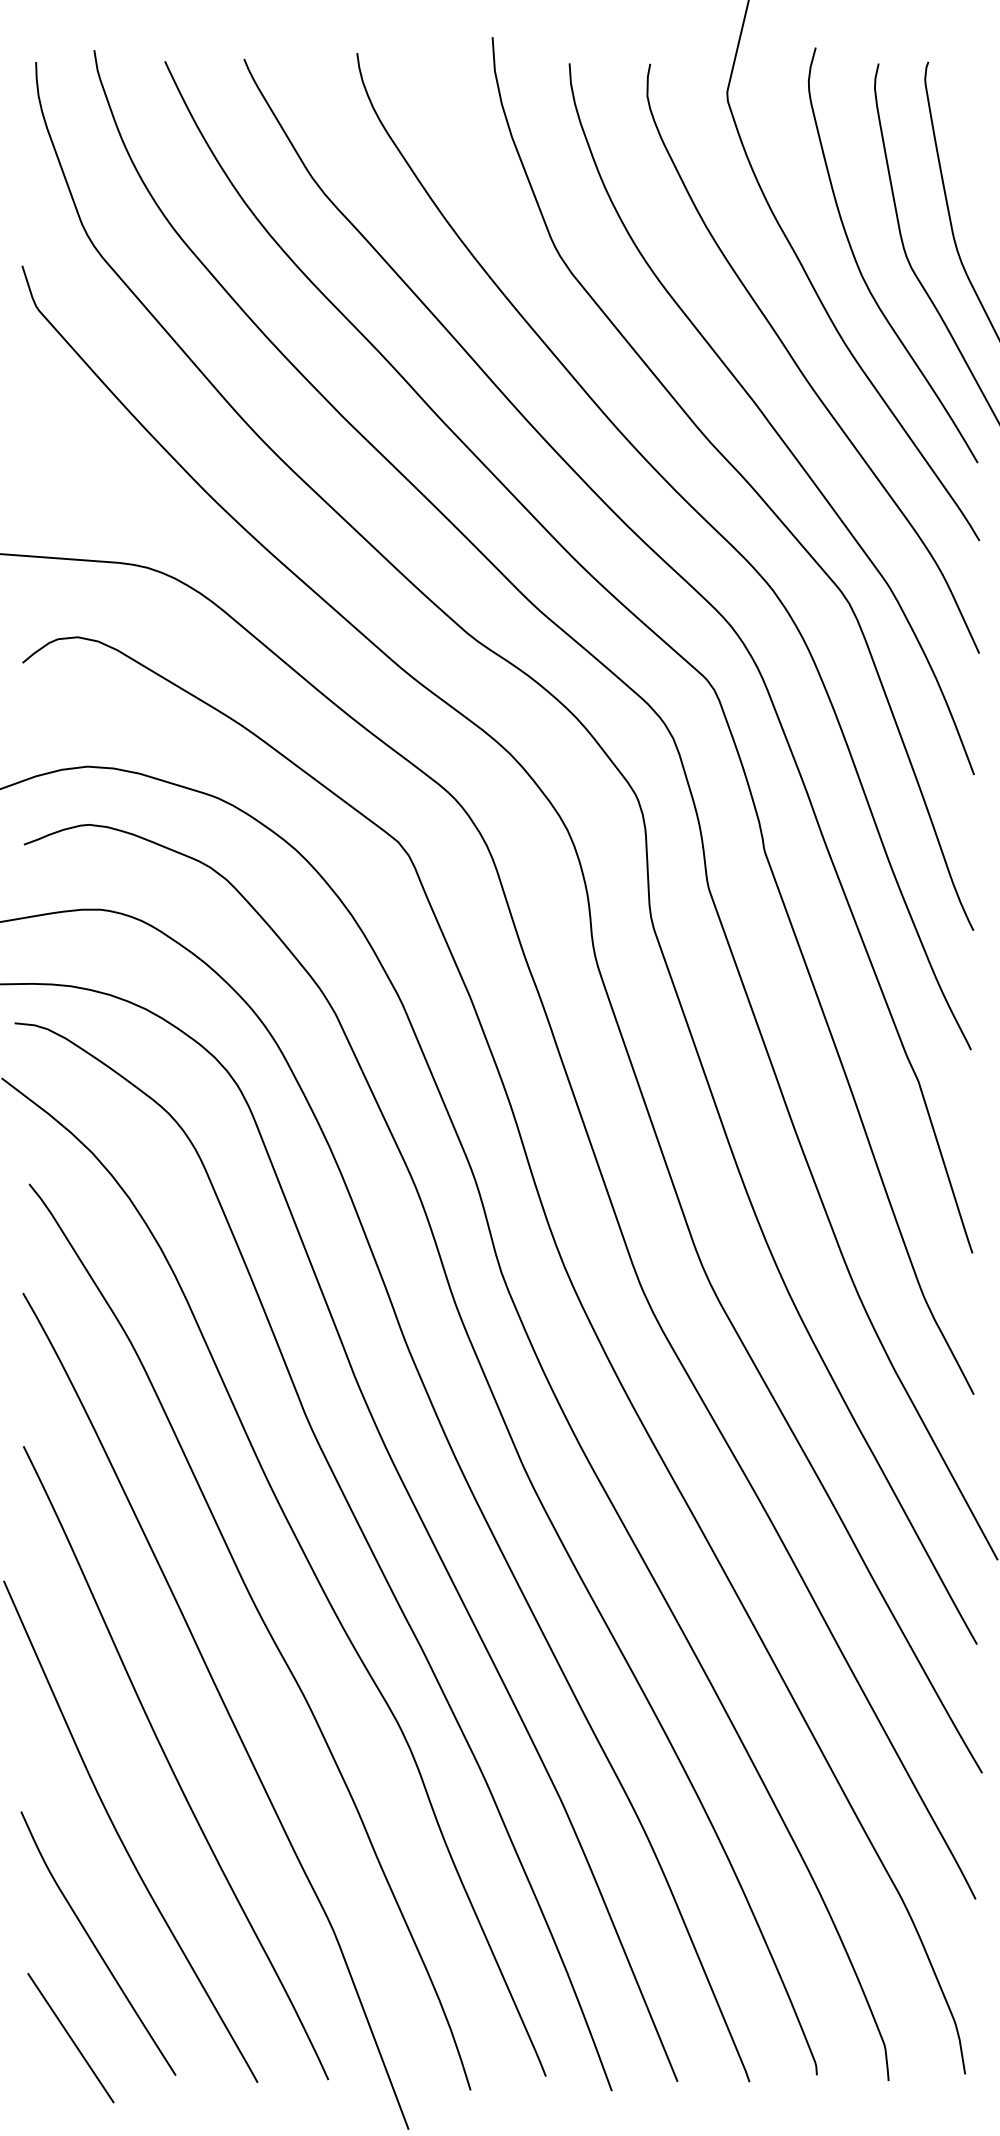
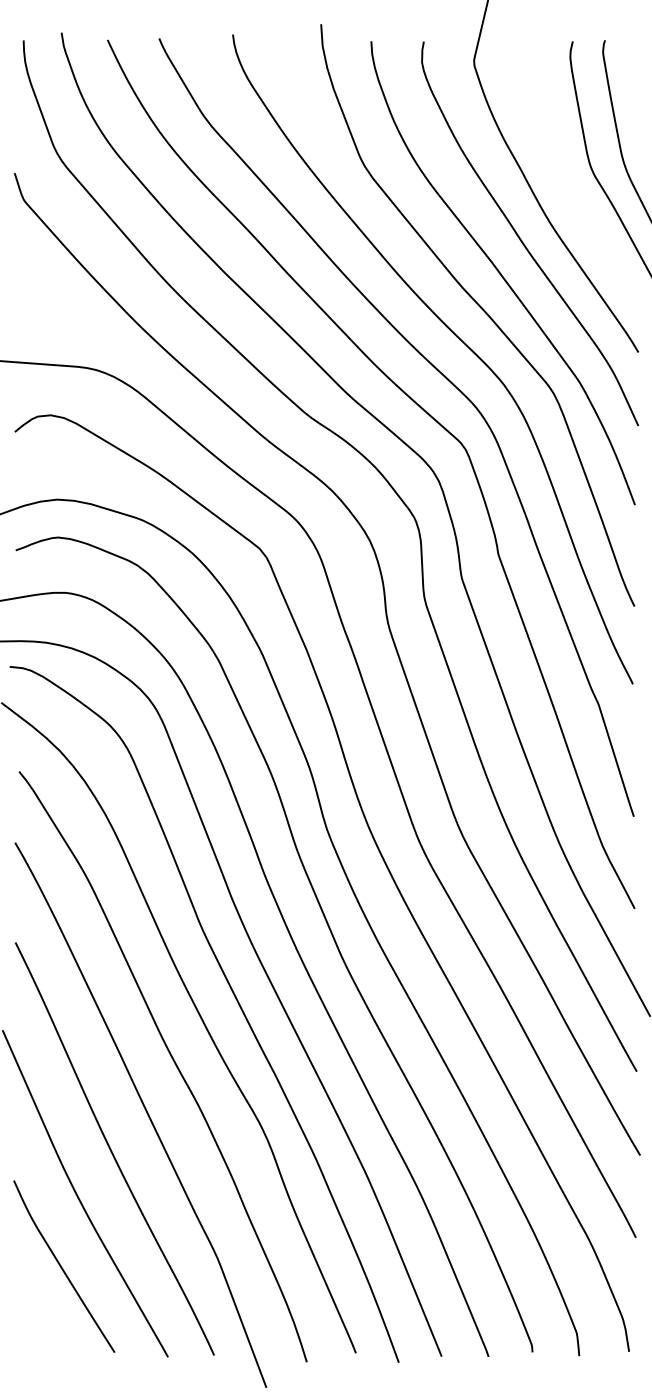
curve: (861, 269) -> (561, 175), removed
line: (69, 2037) -> (45, 1327), removed

